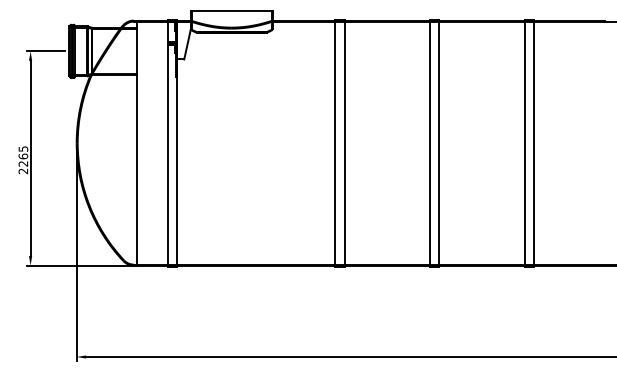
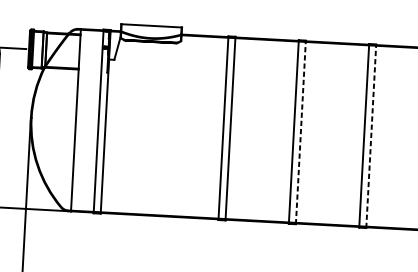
line: (439, 142) -> (300, 131), solid -> dashed
line: (533, 142) -> (370, 135), solid -> dashed

